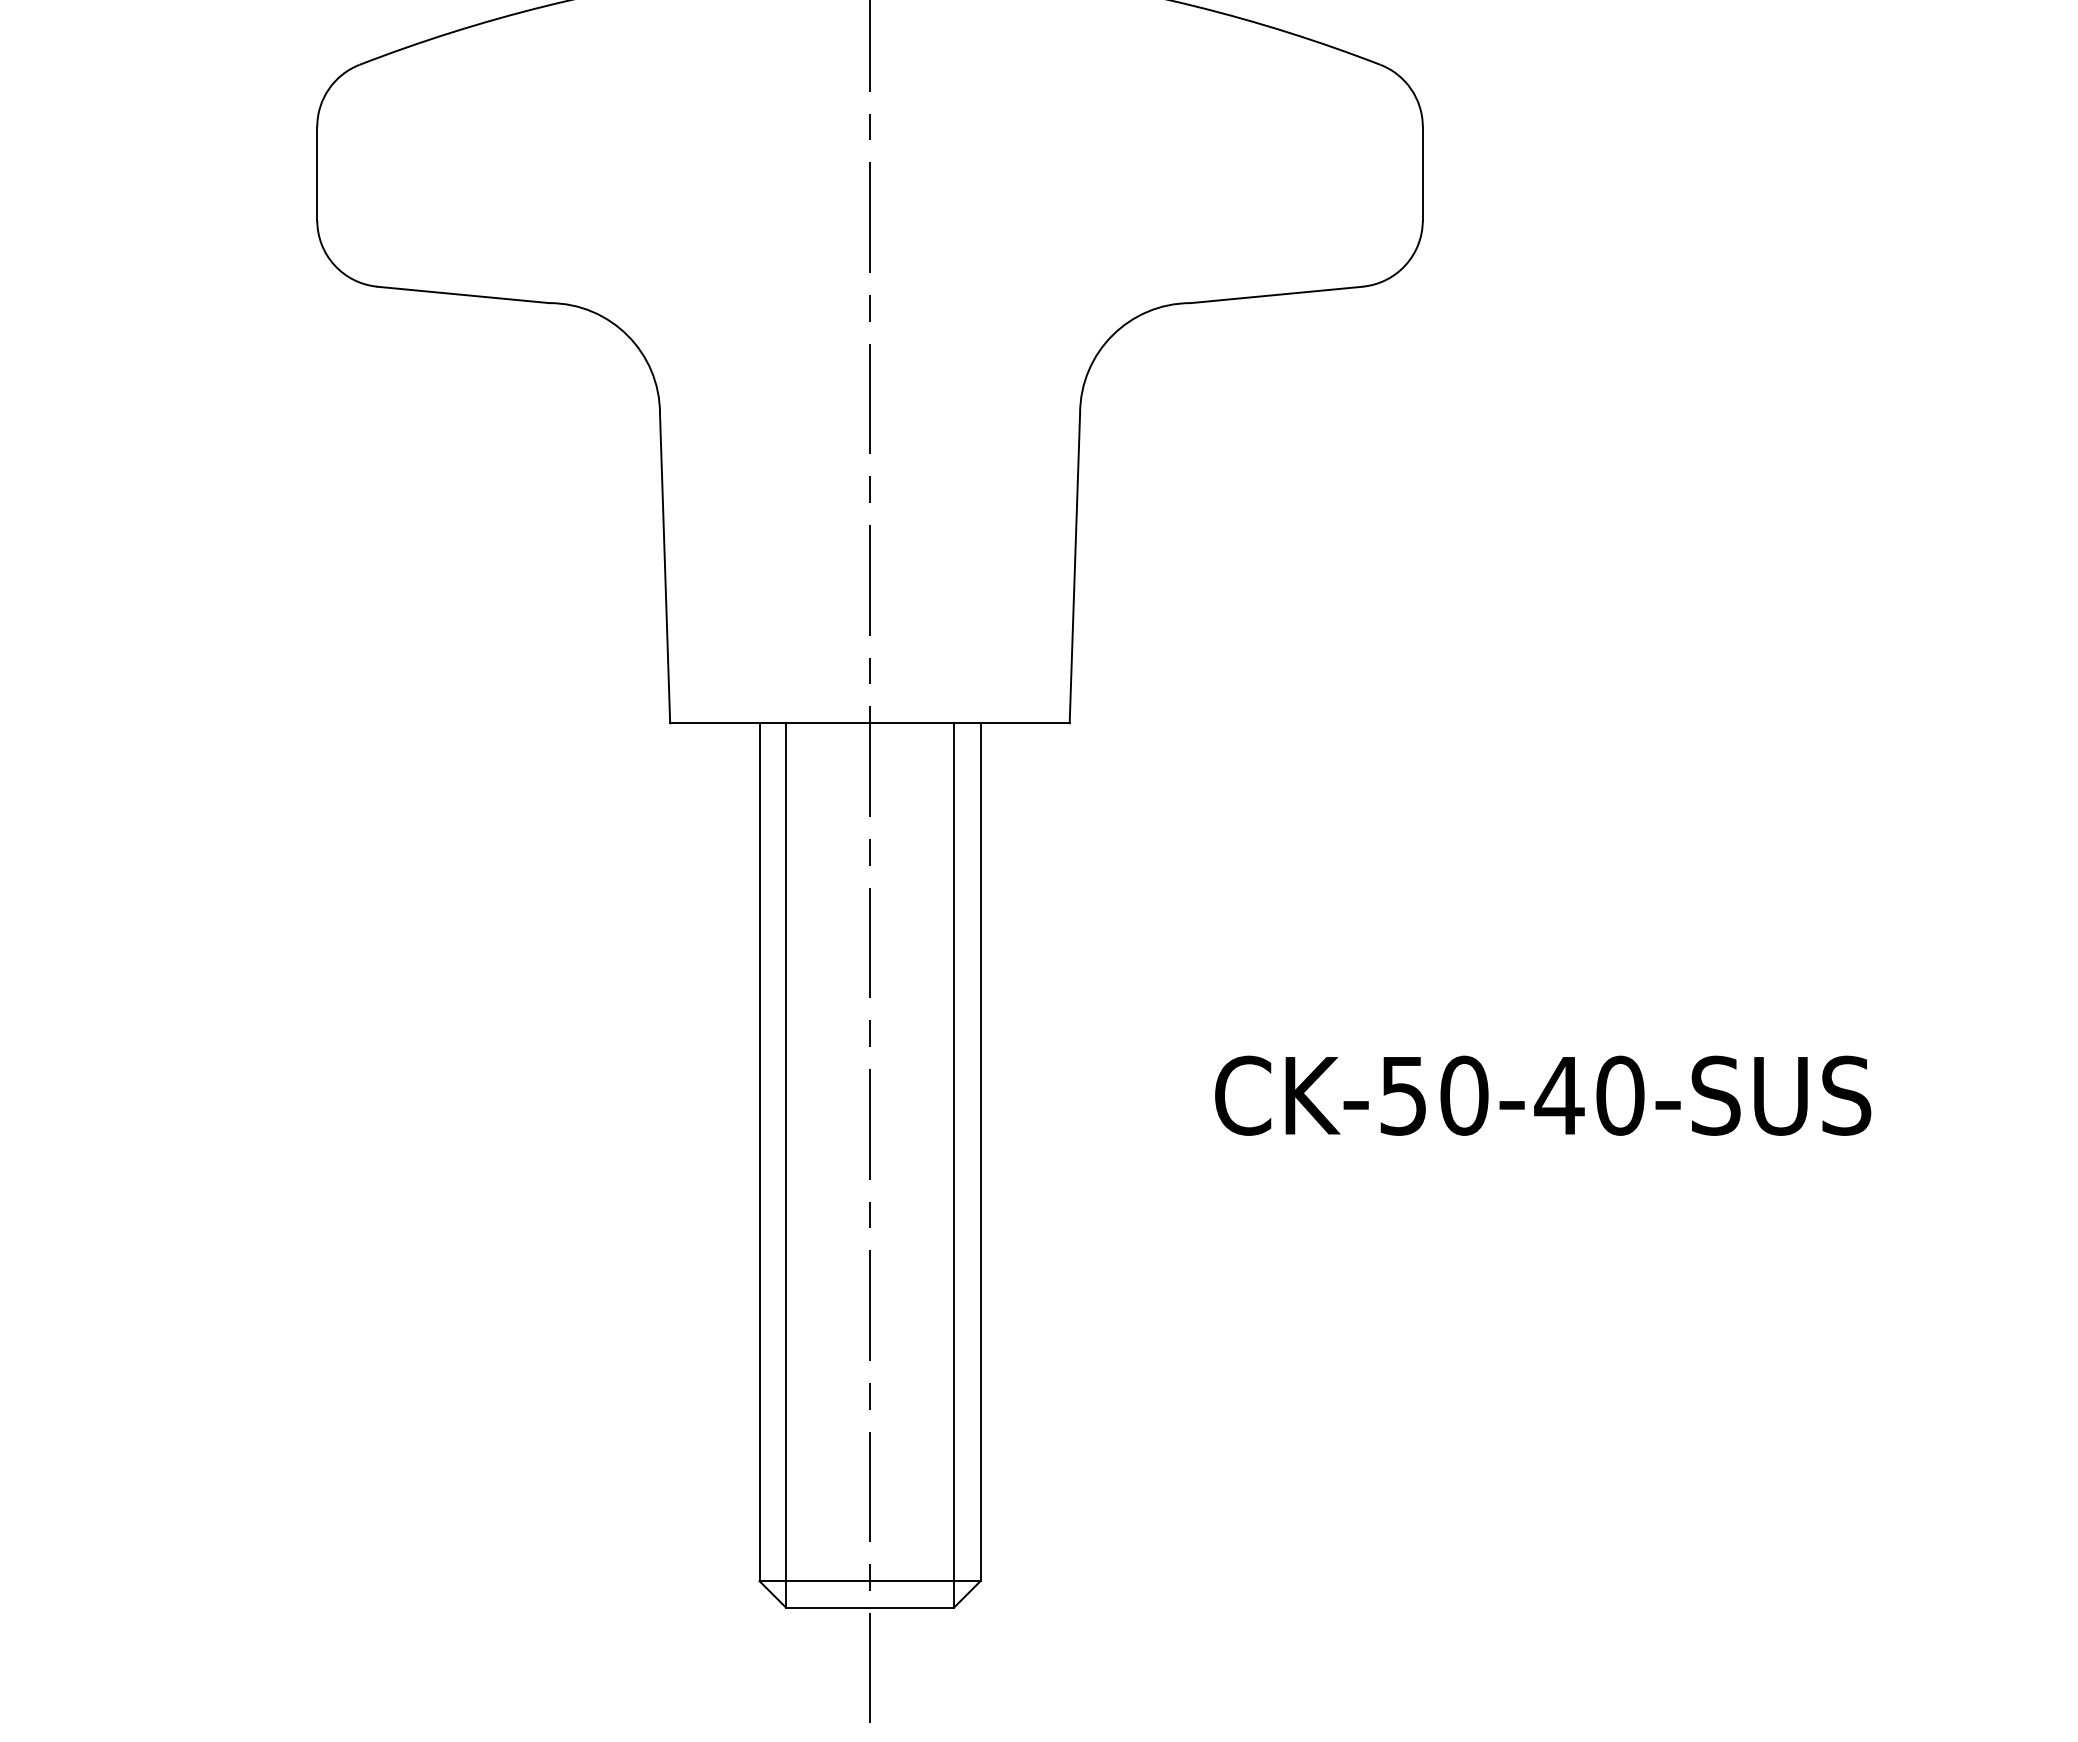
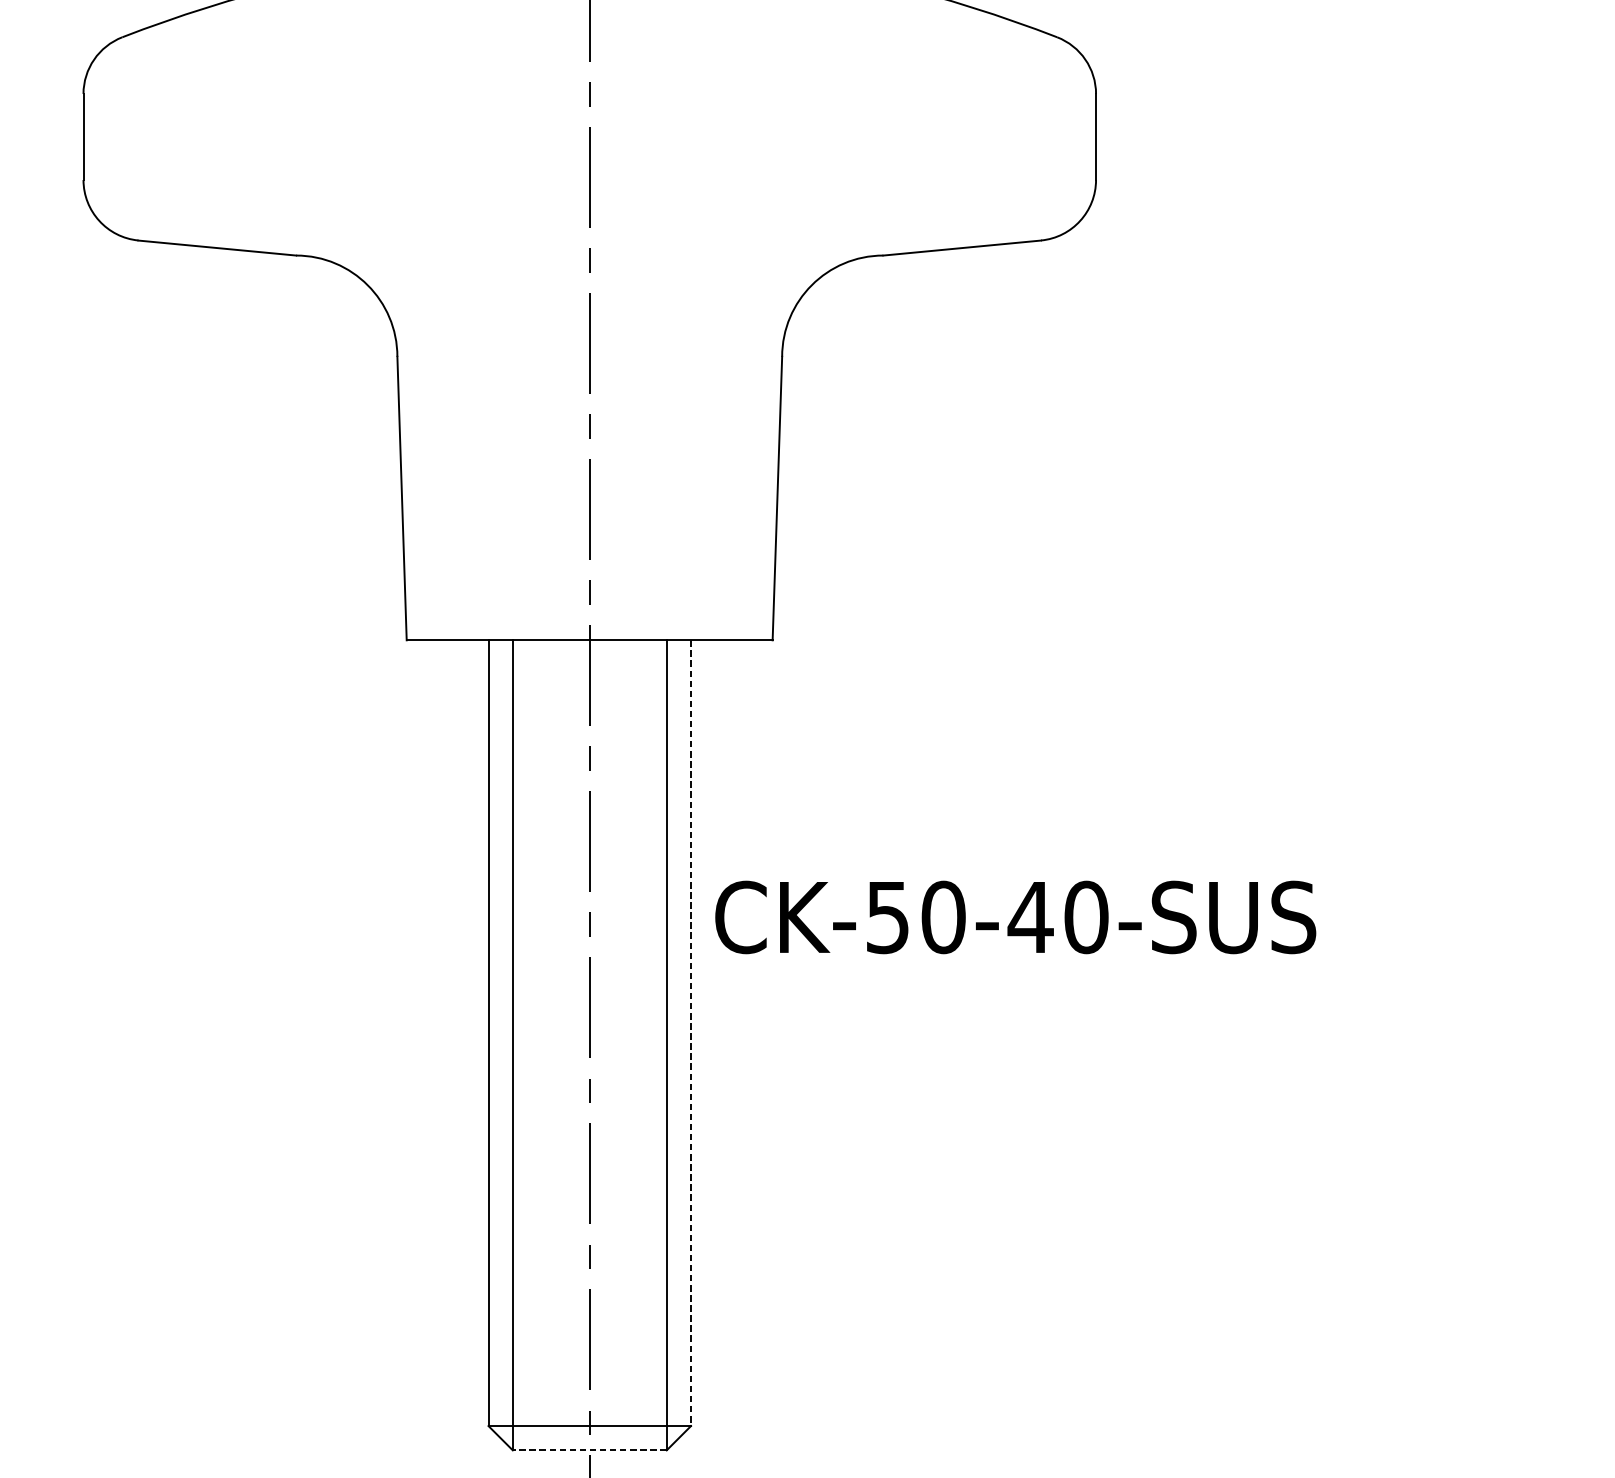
text: (1543, 1095) -> (1016, 917), moved
line: (980, 1152) -> (690, 1033), solid -> dashed
line: (869, 1607) -> (589, 1450), solid -> dashed

